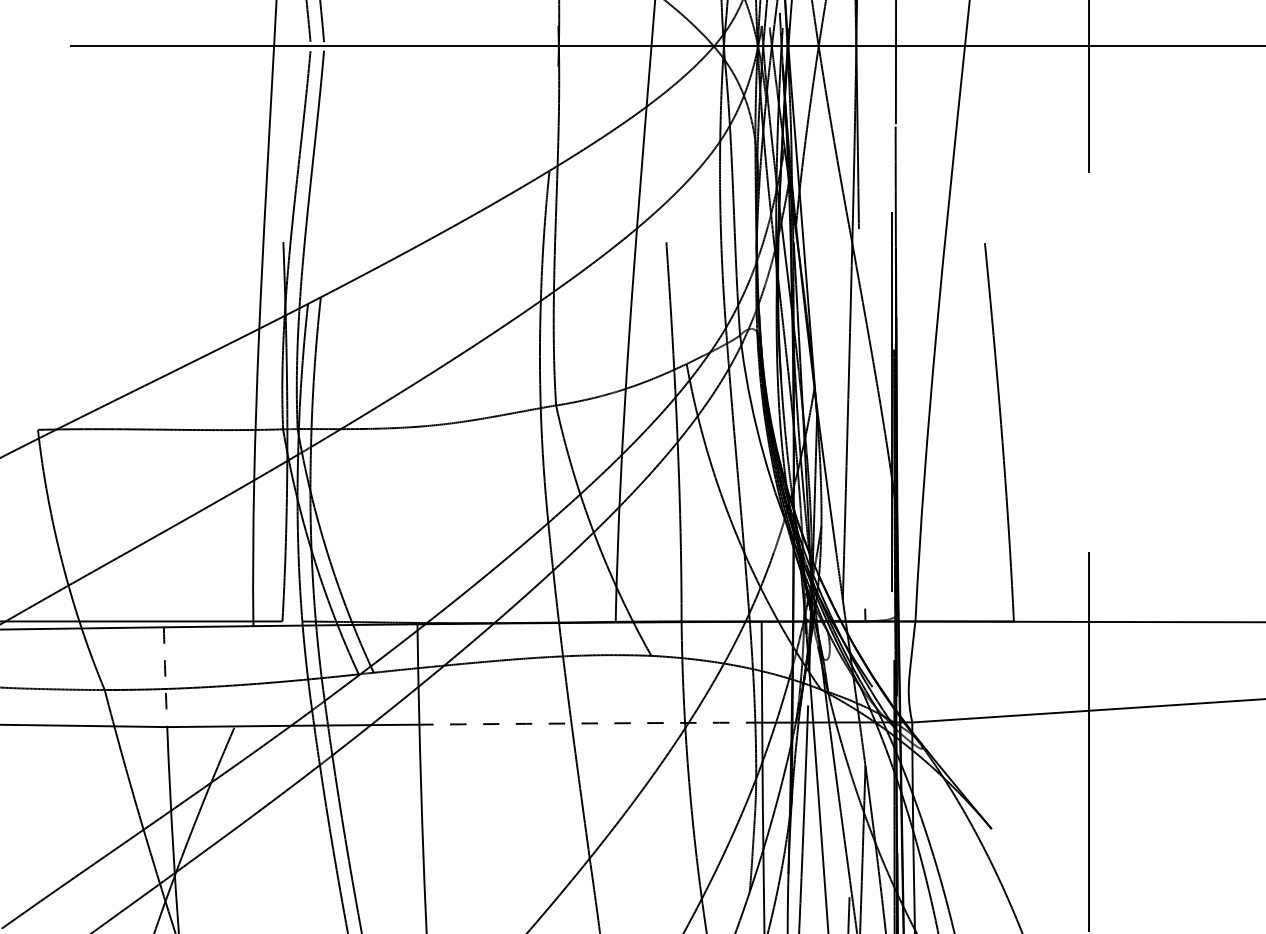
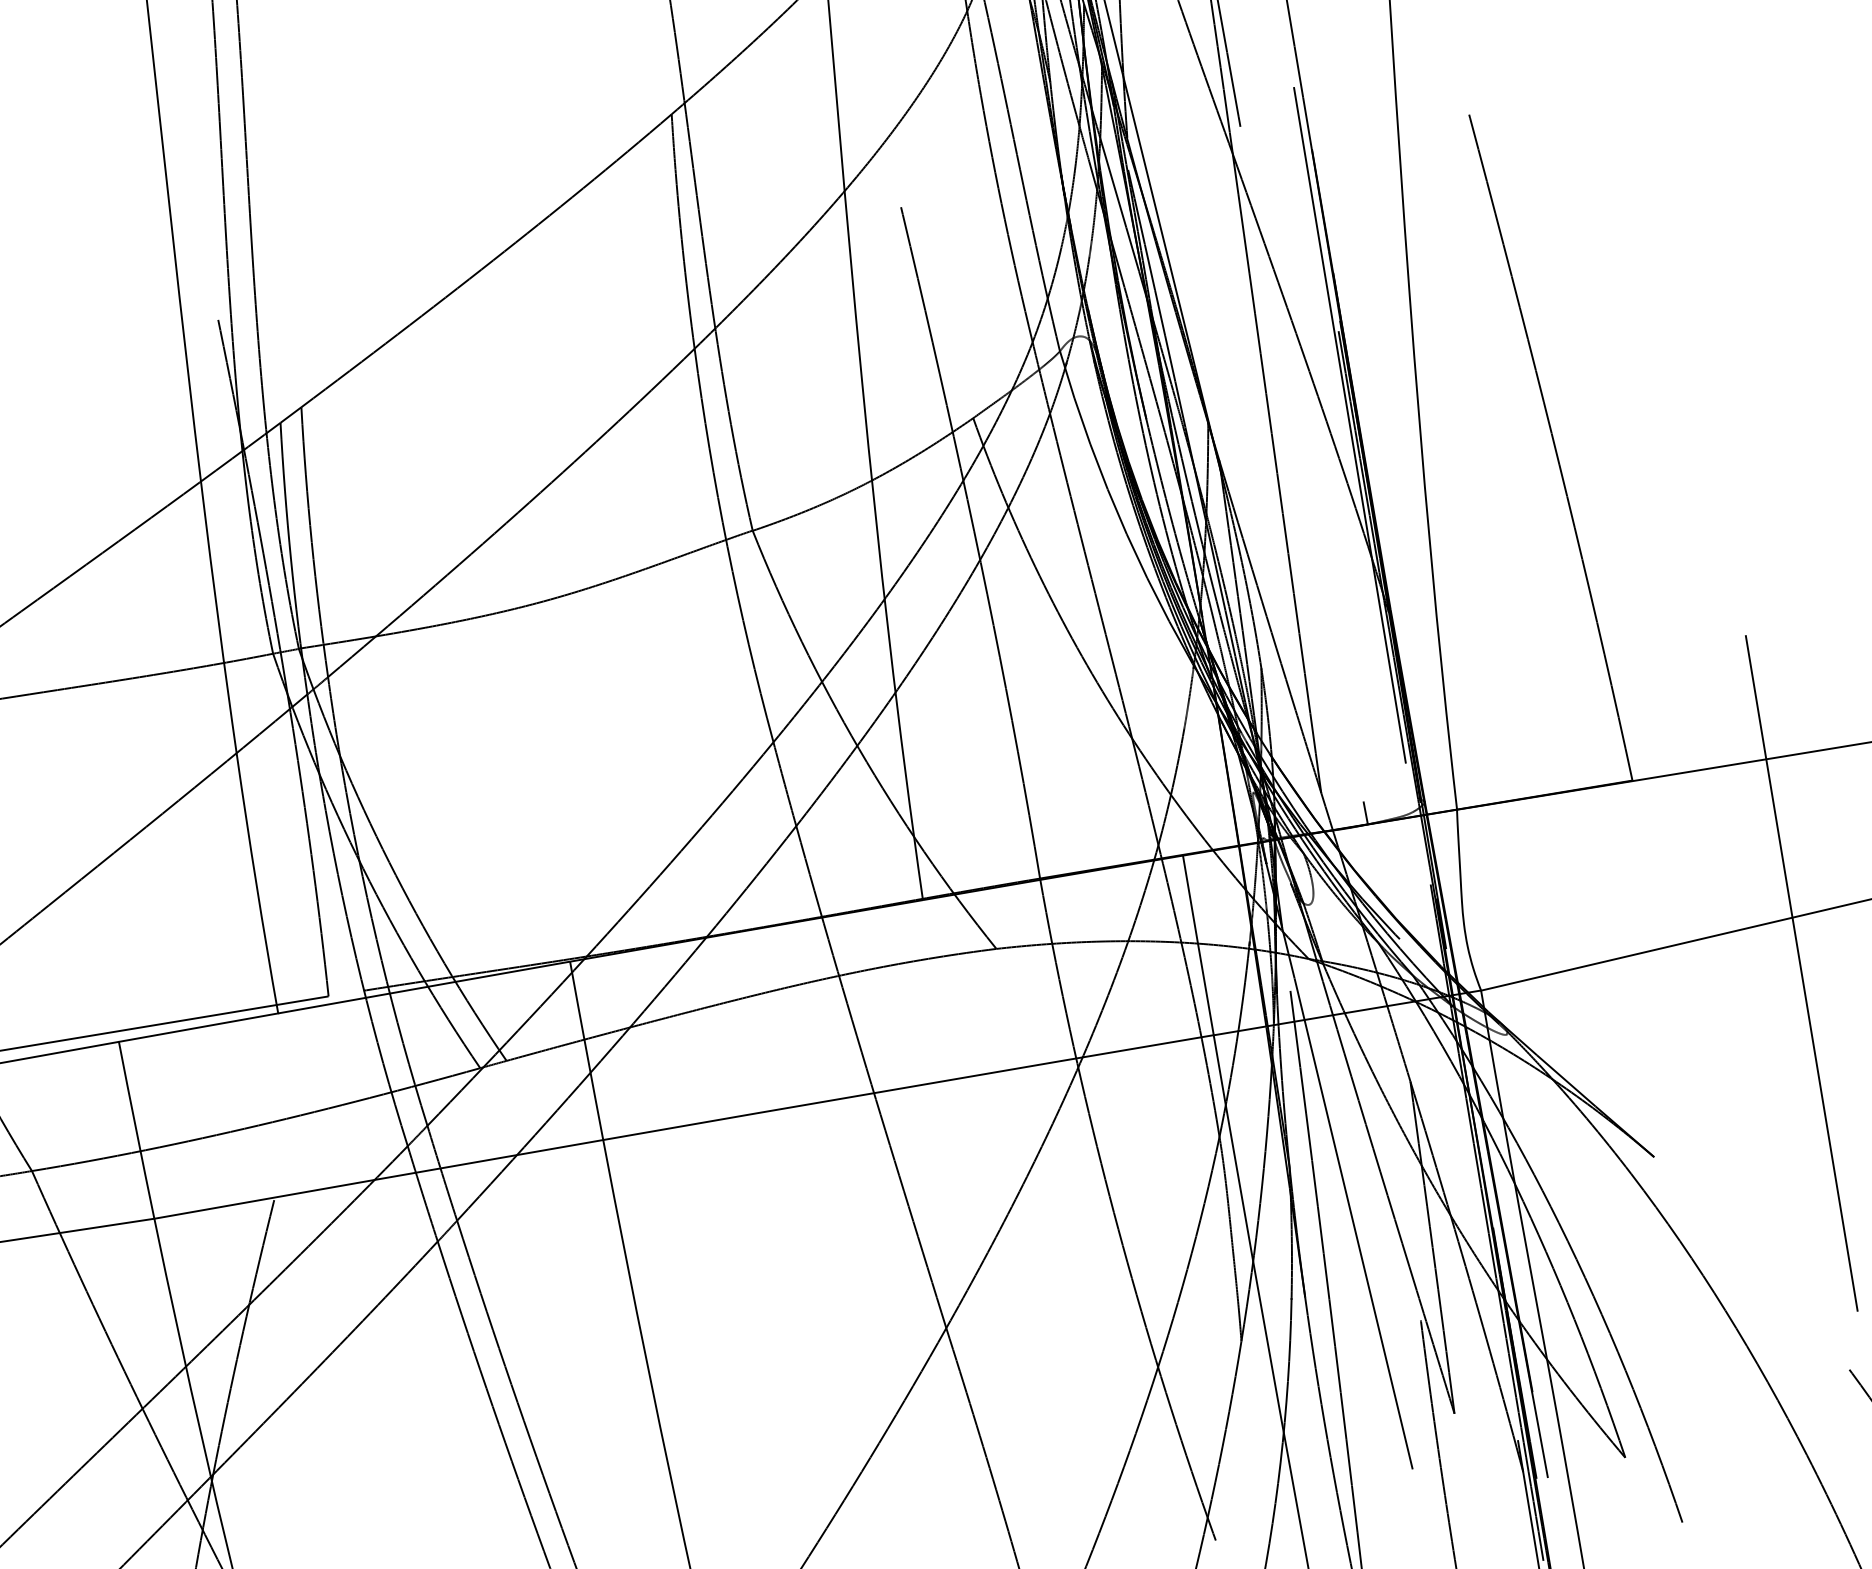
arc: (165, 677) -> (136, 1130), dashed -> solid
arc: (590, 723) -> (907, 1087), dashed -> solid

